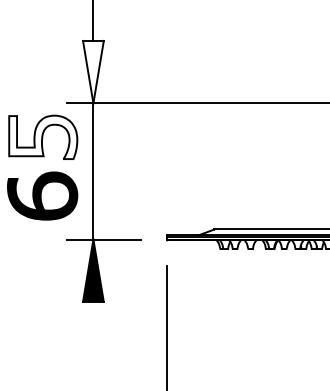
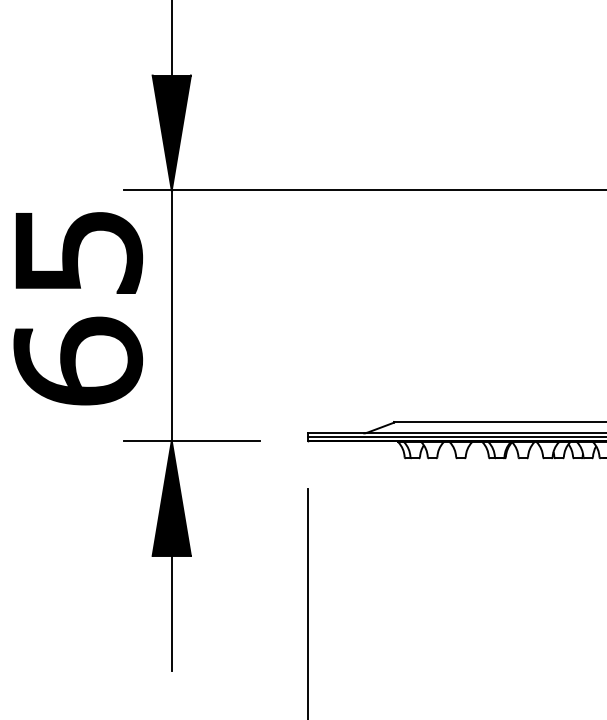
fill: (93, 71) -> (171, 131), added
fill: (43, 137) -> (79, 253), added
line: (93, 332) -> (171, 612), added

